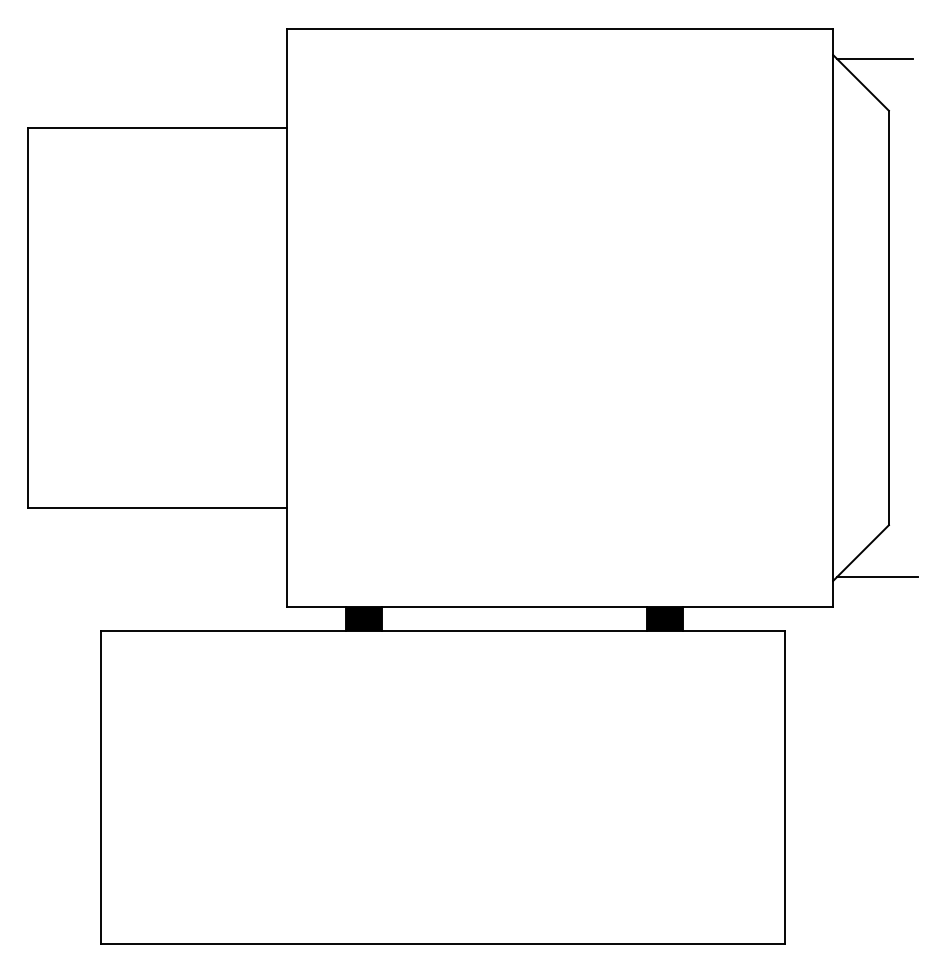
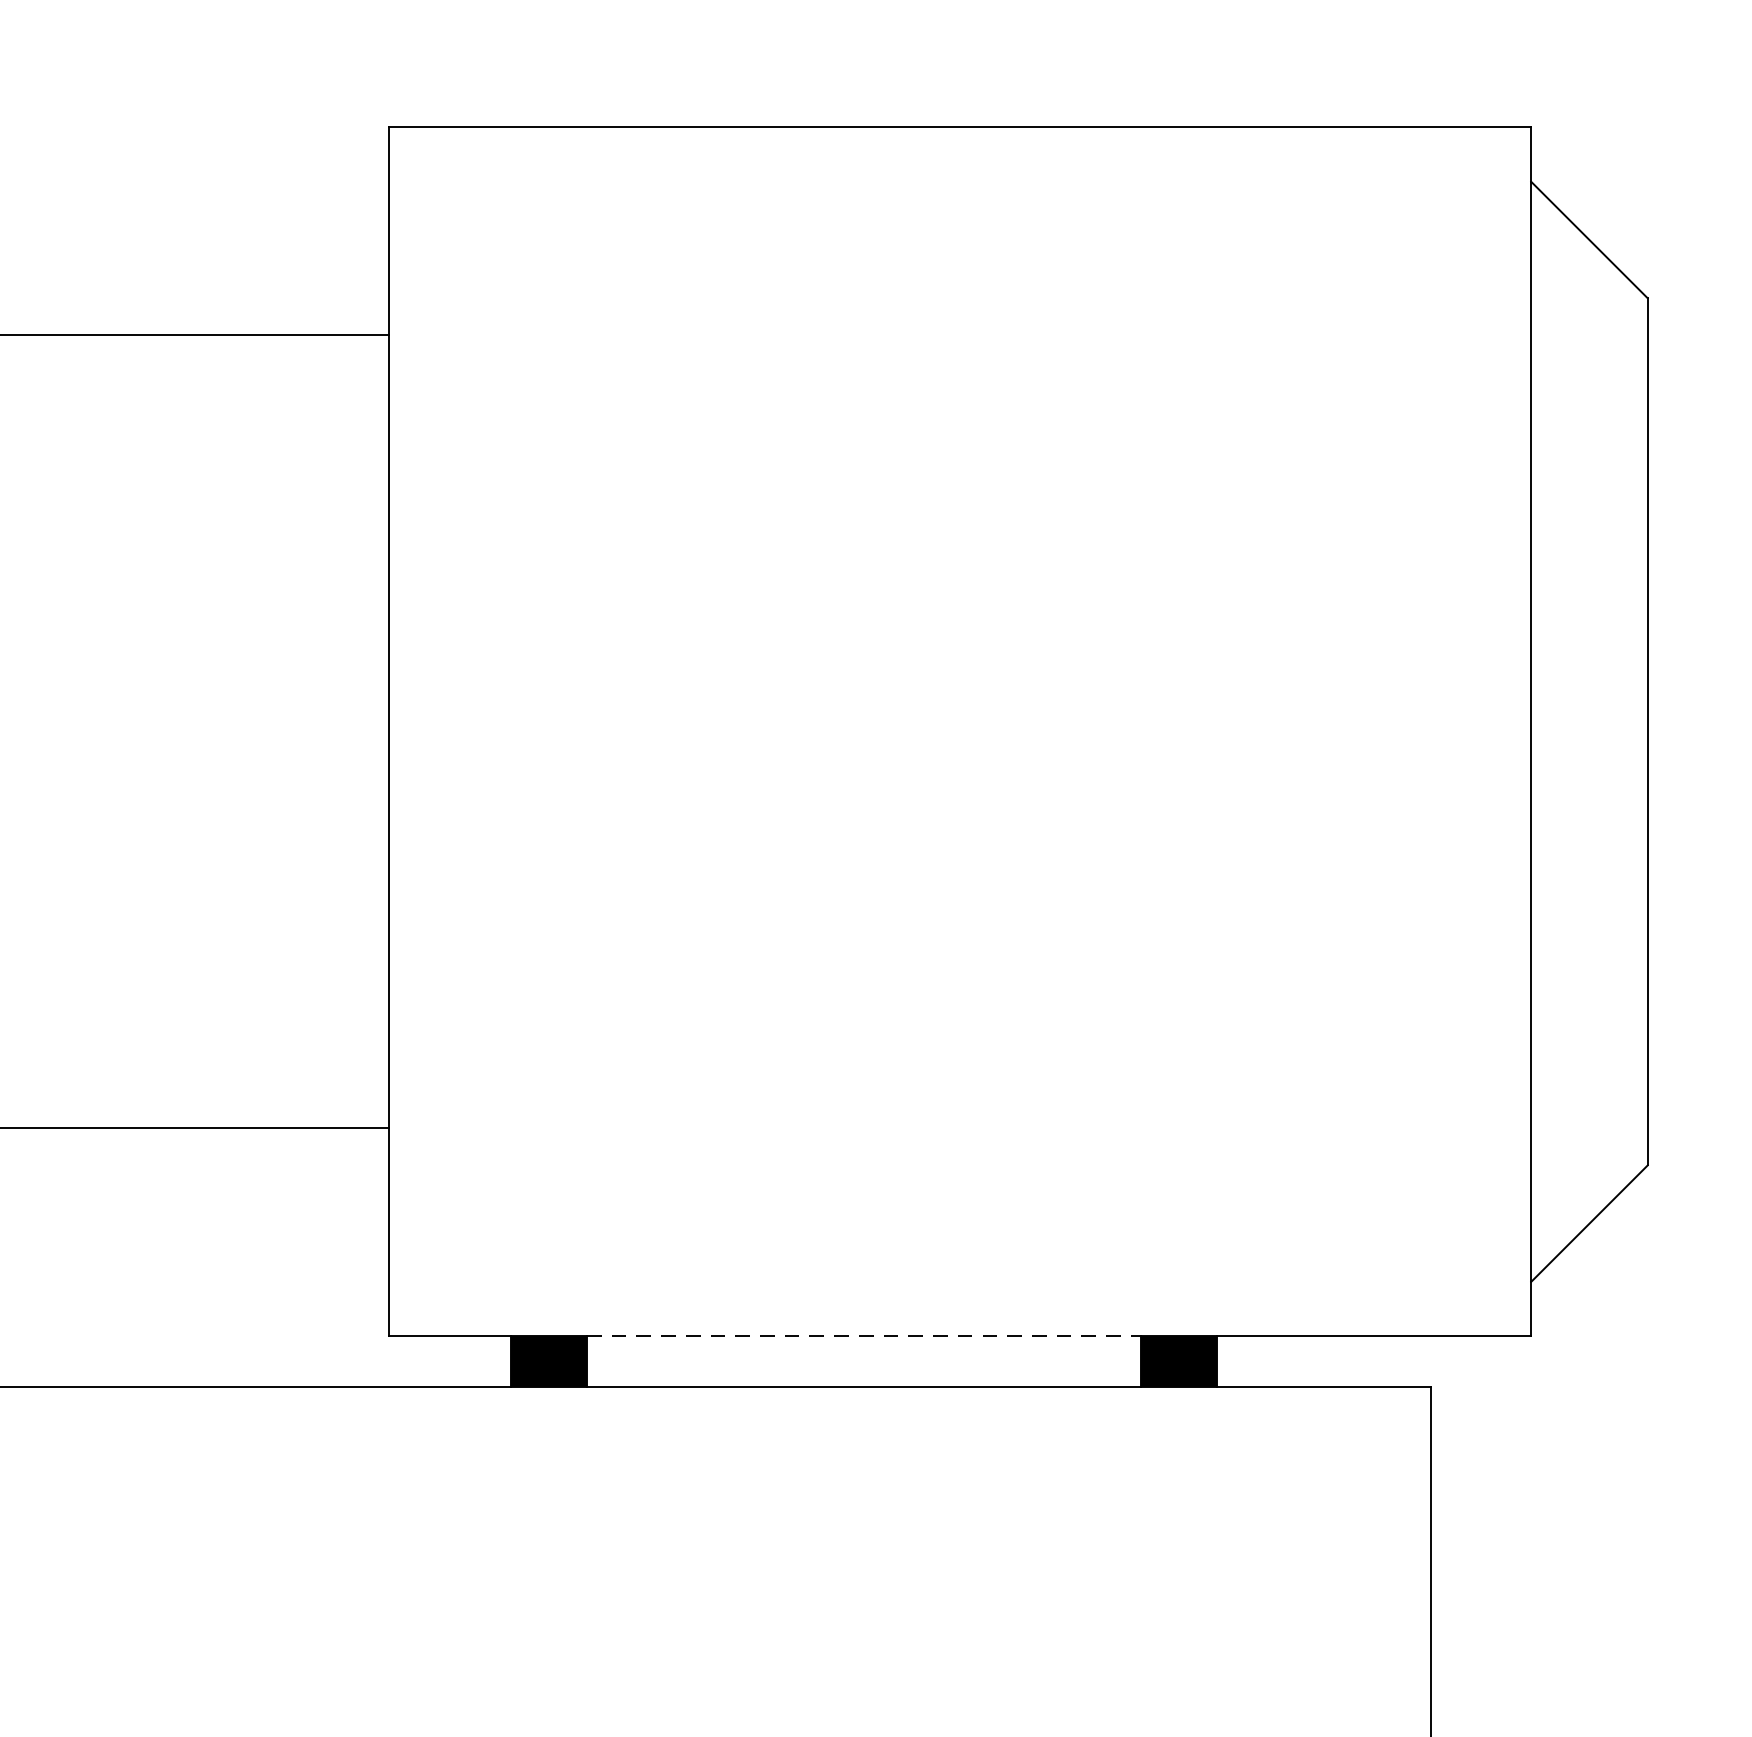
line: (875, 59) -> (1619, 190), removed
line: (877, 576) -> (1623, 1272), removed
line: (514, 606) -> (864, 1335), solid -> dashed

